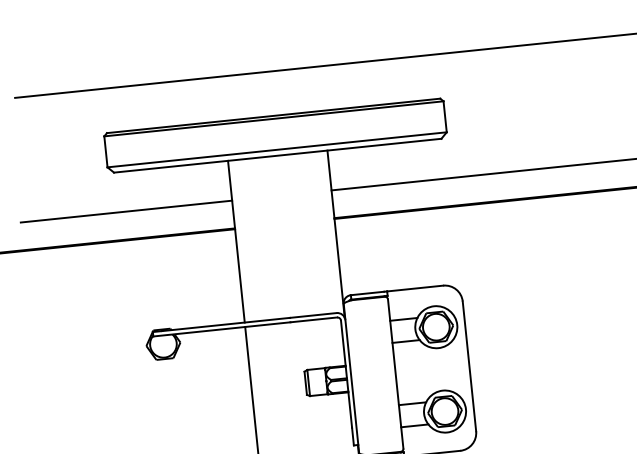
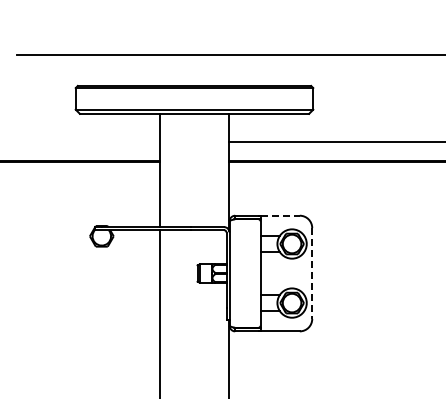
line: (126, 211) -> (85, 141), removed
line: (415, 288) -> (280, 215), solid -> dashed
line: (469, 367) -> (312, 274), solid -> dashed

